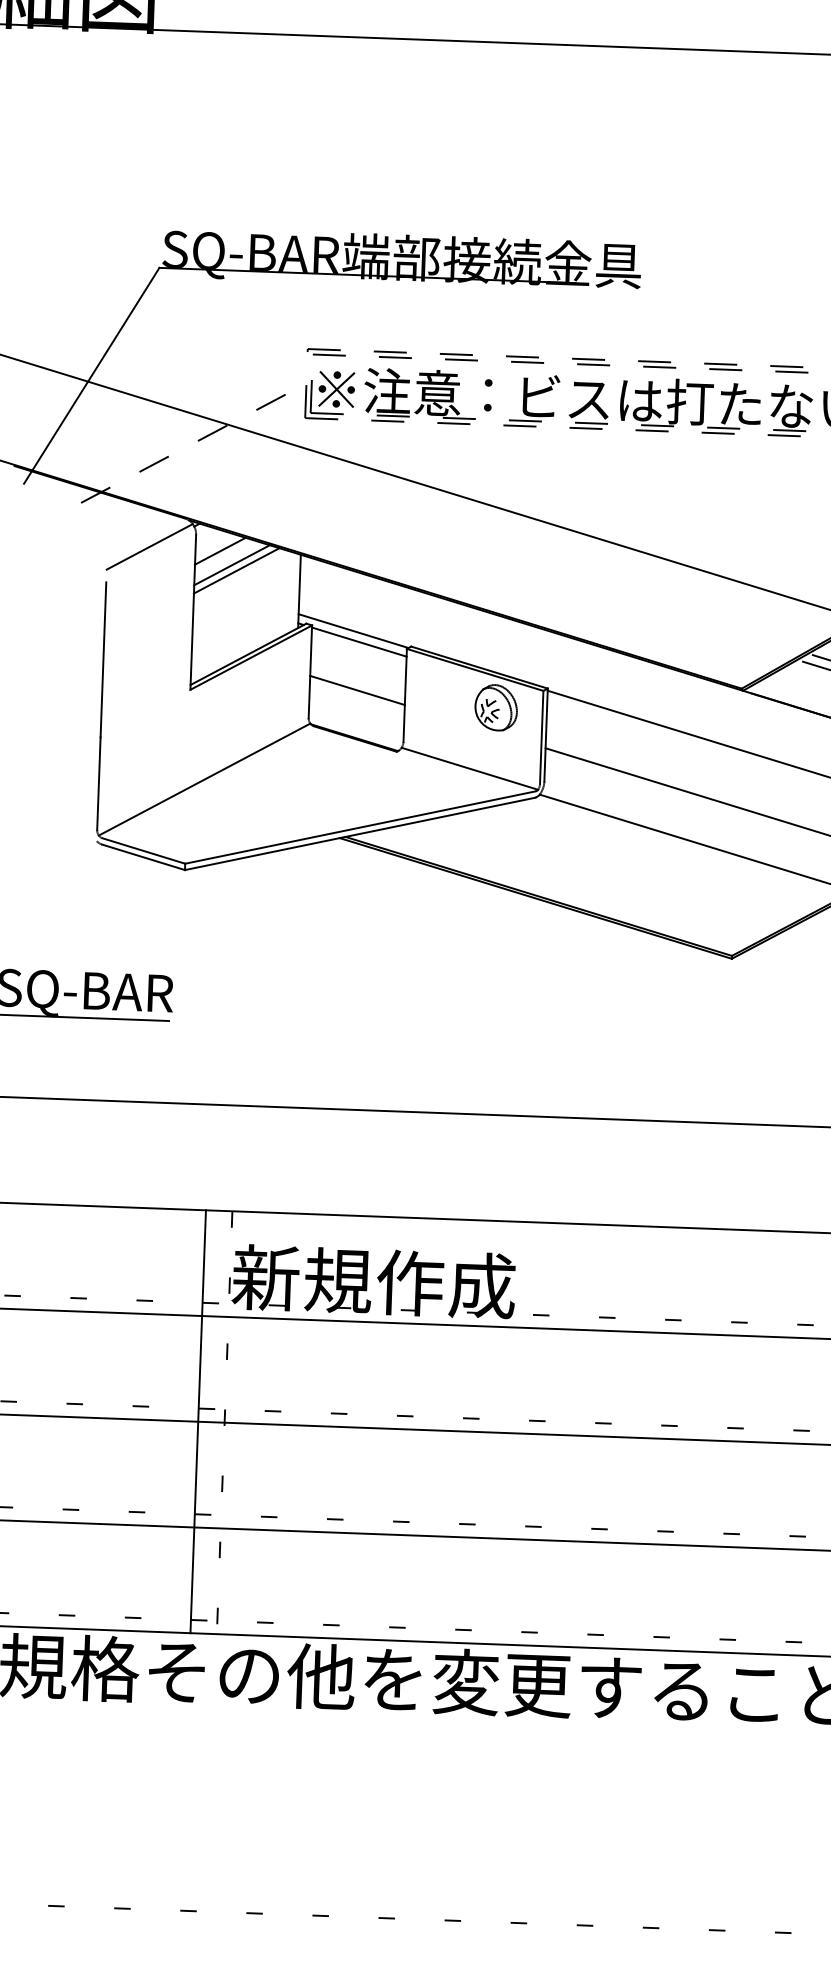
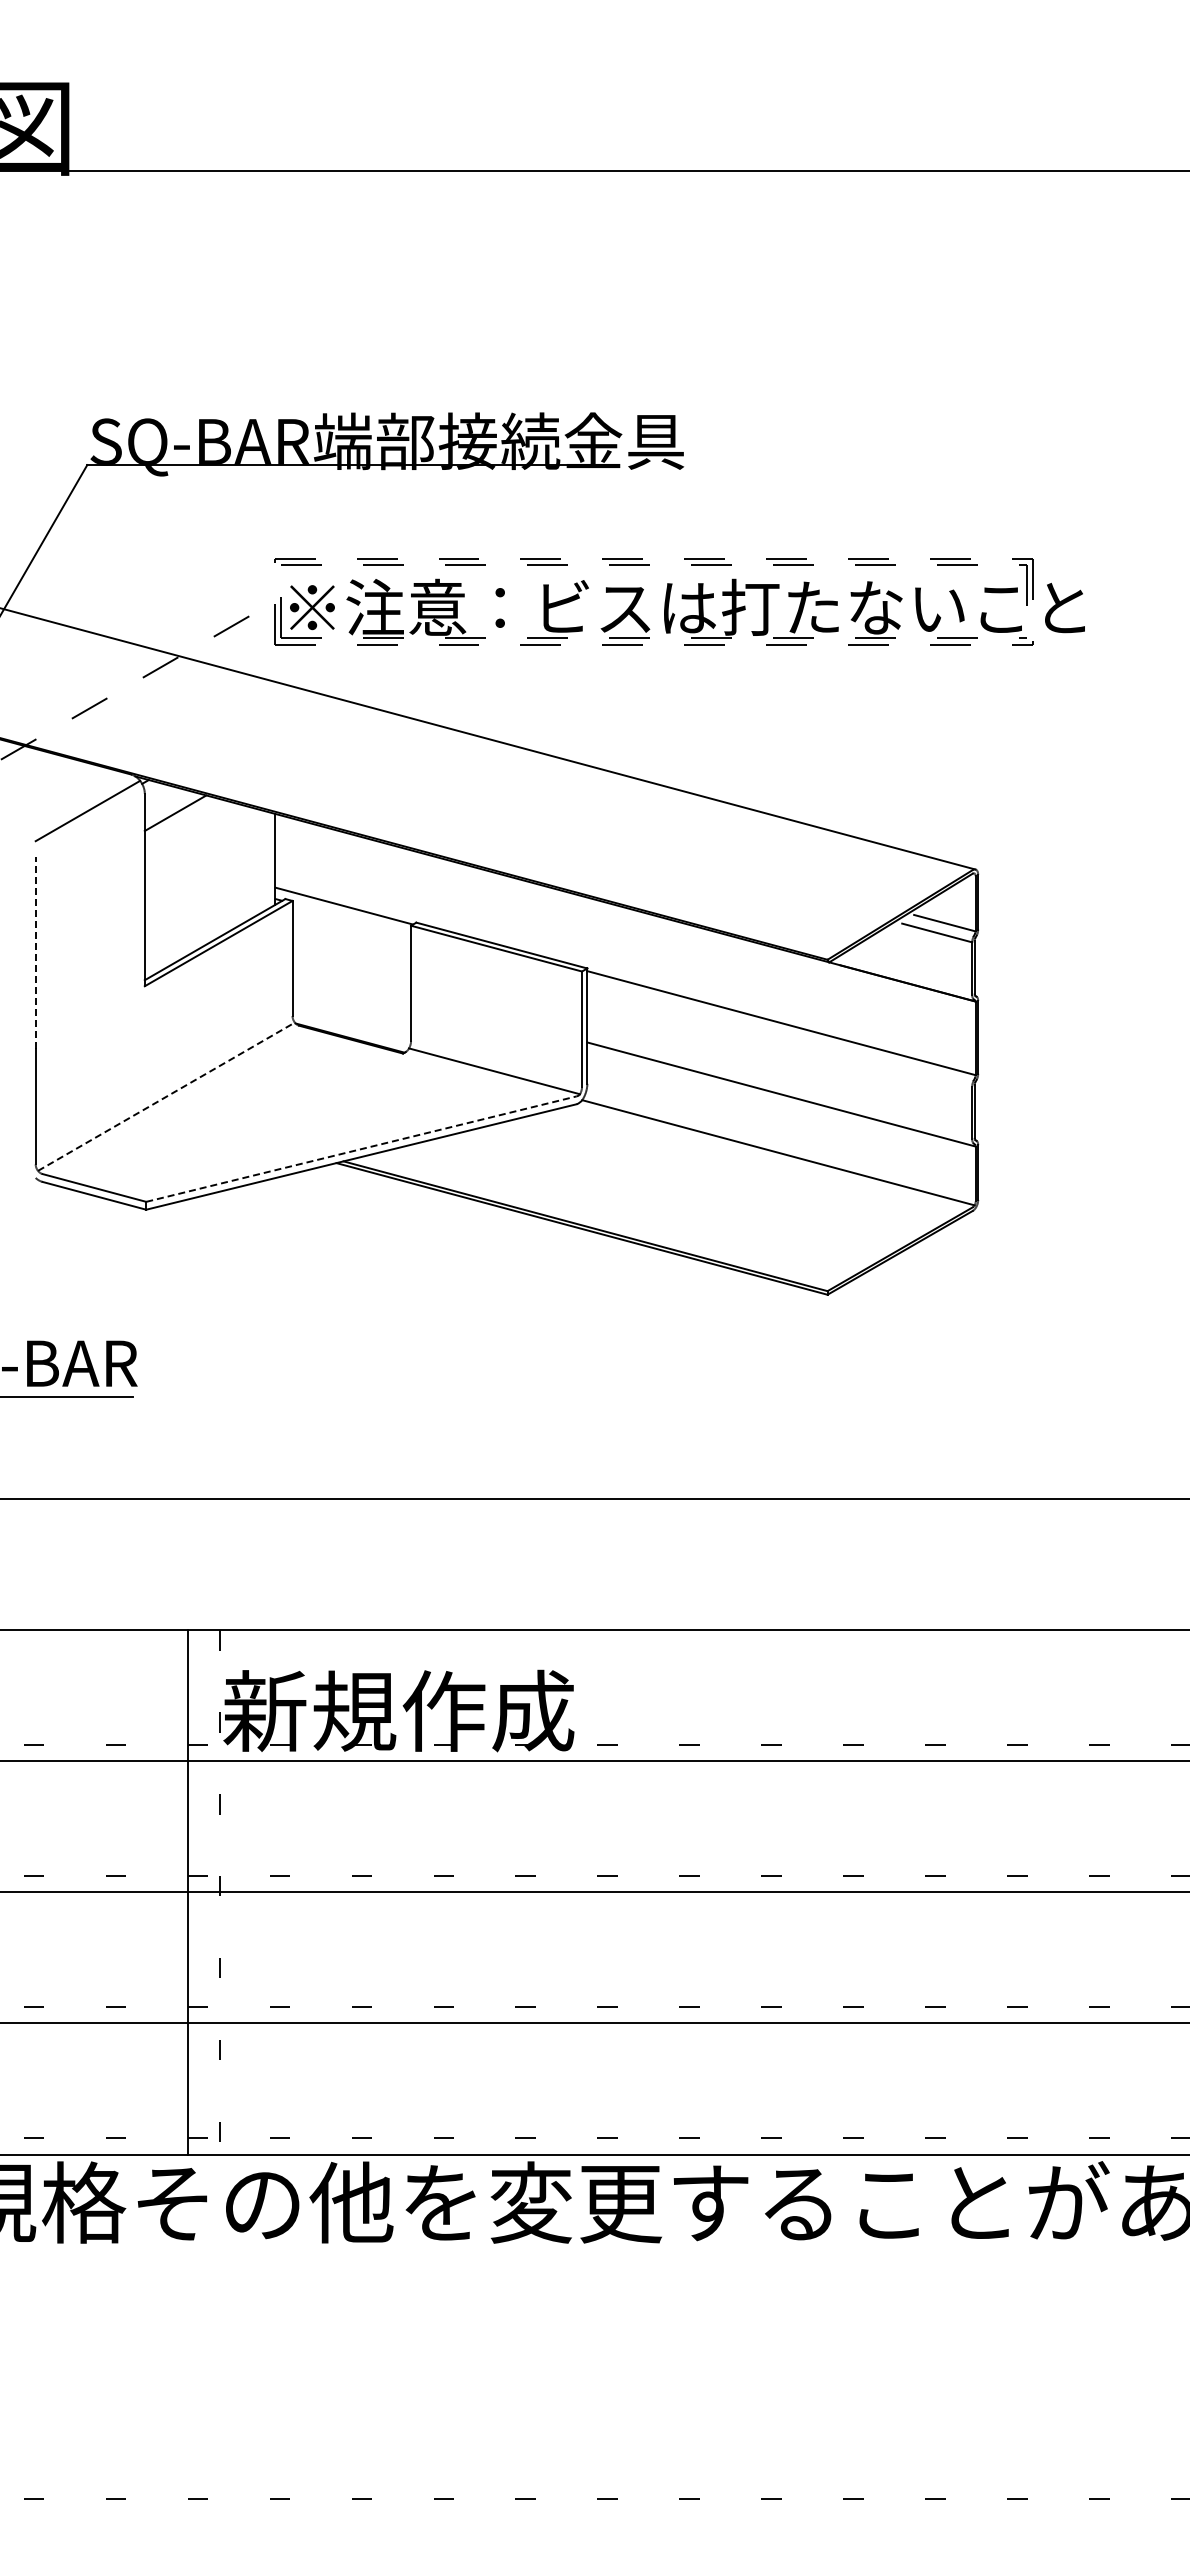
line: (231, 564) -> (190, 829), removed
line: (236, 570) -> (196, 836), removed
line: (359, 642) -> (351, 919), removed
line: (103, 659) -> (35, 952), solid -> dashed
line: (357, 690) -> (351, 979), removed
part: (496, 707) -> (524, 994), removed
line: (204, 779) -> (166, 1096), solid -> dashed
line: (360, 827) -> (361, 1149), solid -> dashed

